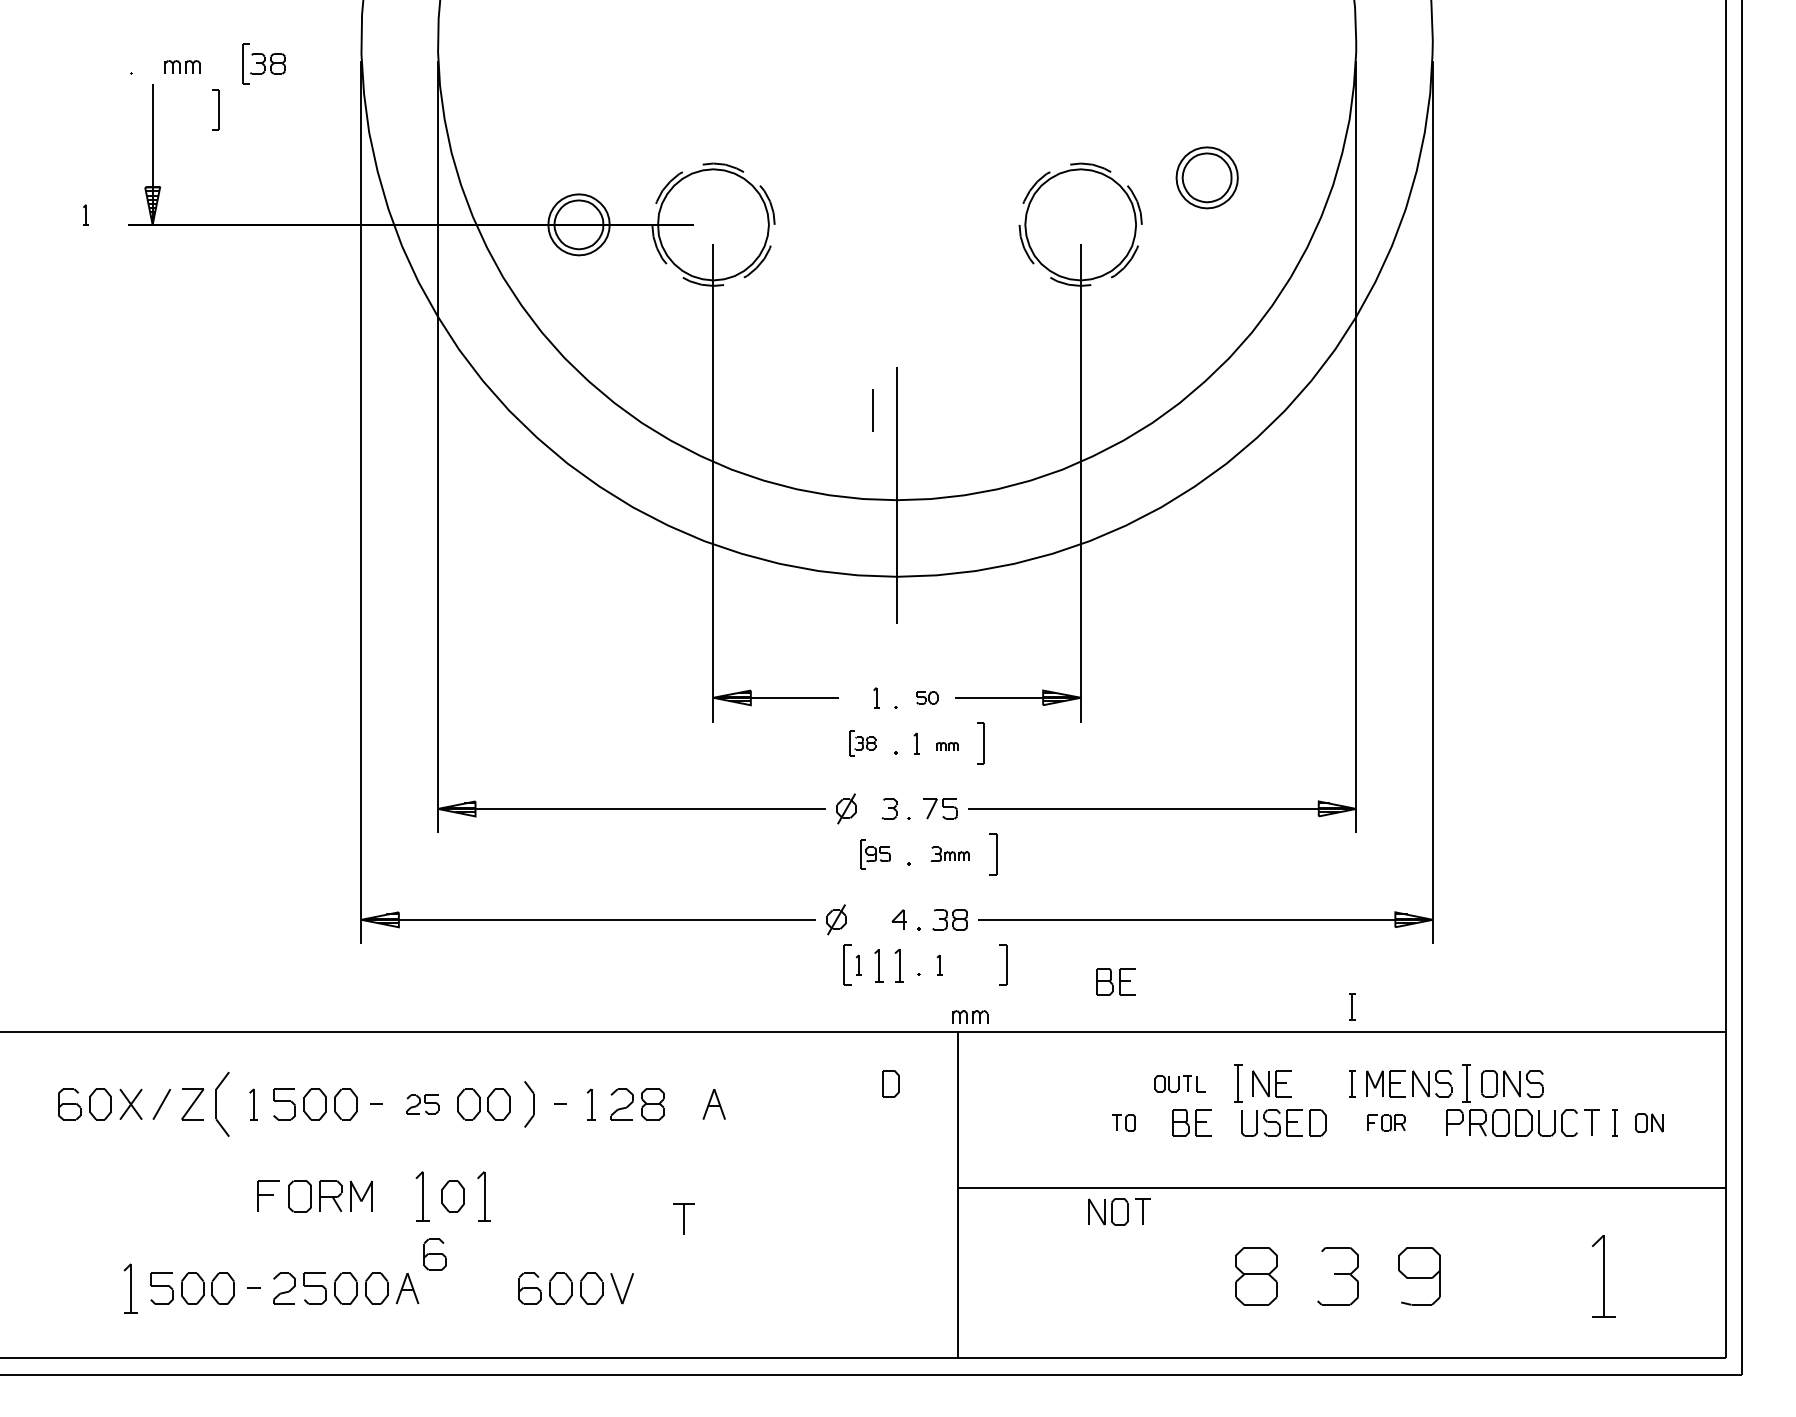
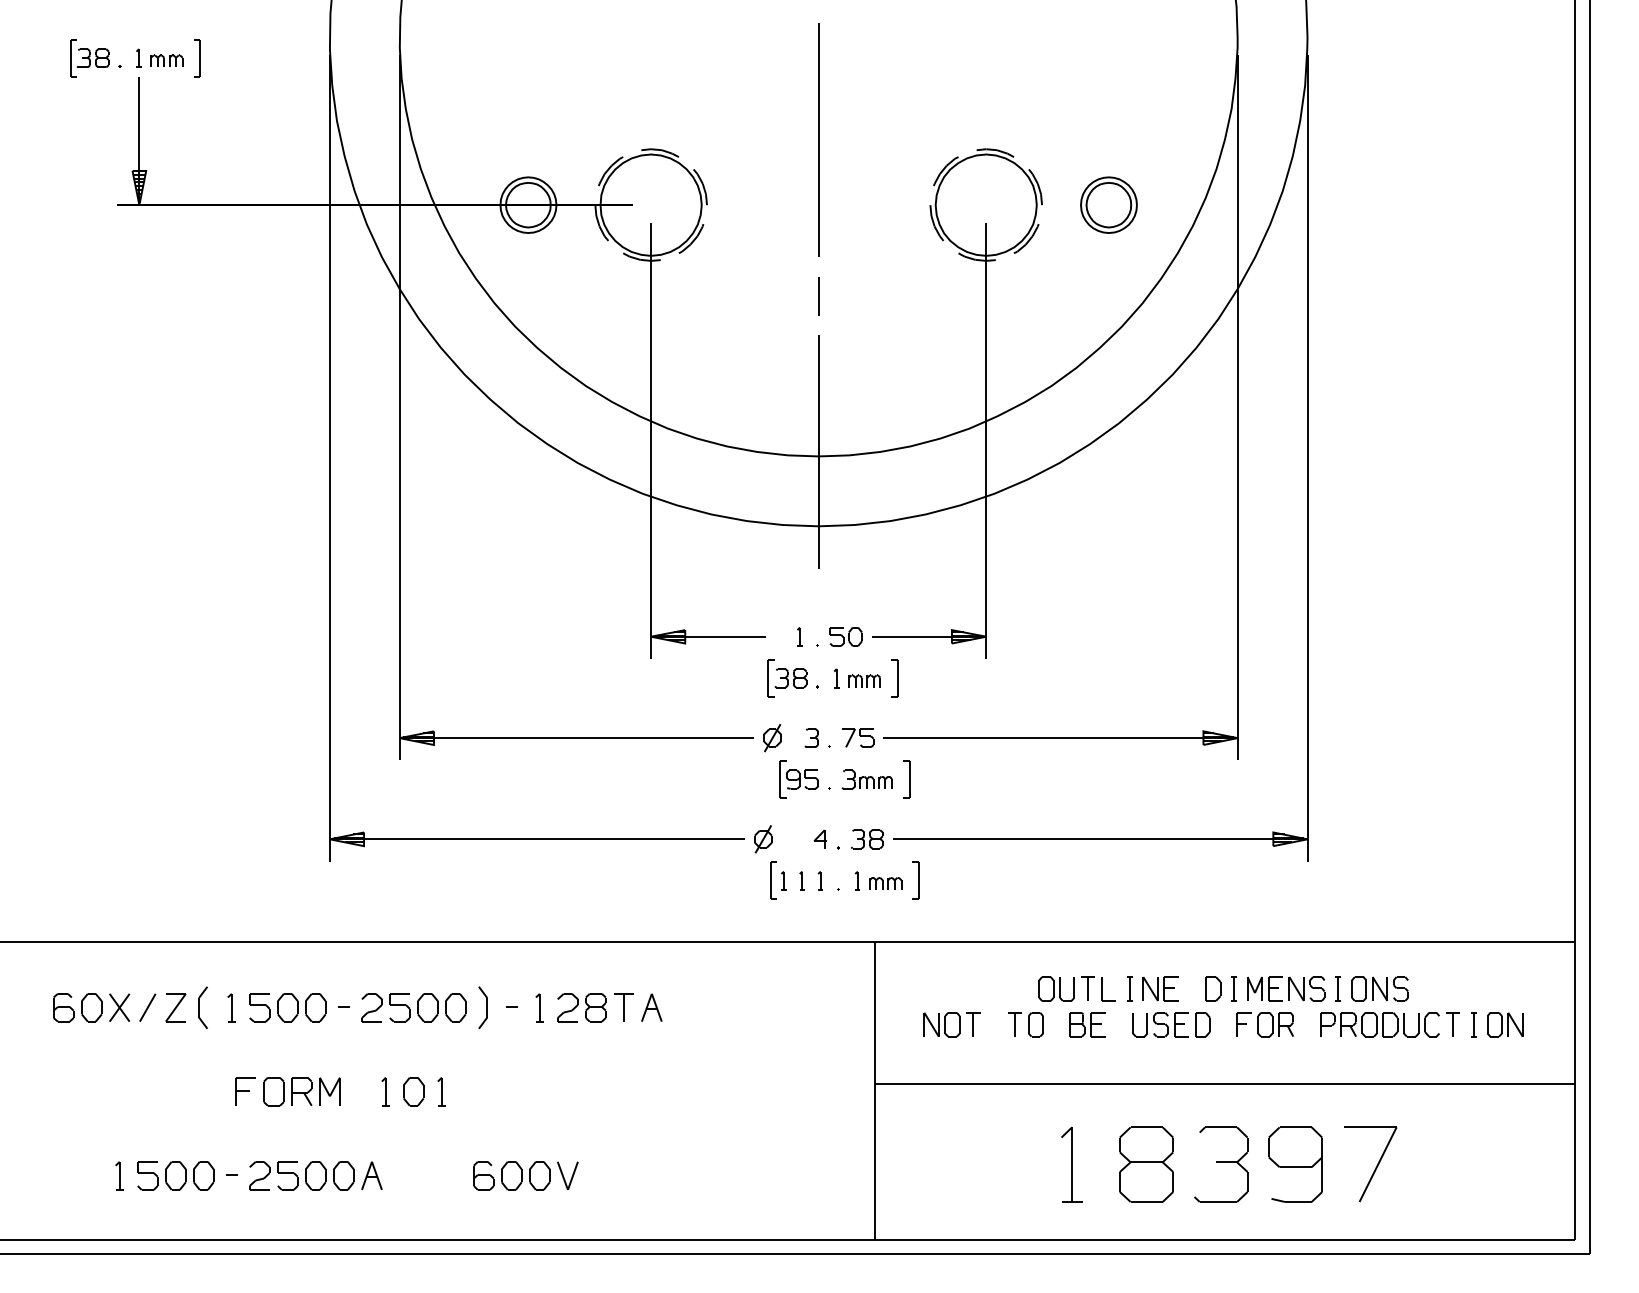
part: (263, 63) -> (89, 57), moved
part: (215, 109) -> (196, 57), moved
line: (896, 153) -> (818, 140), added
part: (1206, 177) -> (1108, 204), moved
part: (85, 214) -> (138, 57), moved
line: (872, 410) -> (818, 296), moved
part: (927, 697) -> (846, 636), size x1.67
part: (862, 743) -> (787, 678), size x1.67
part: (947, 746) -> (864, 681), size x1.67
part: (875, 854) -> (798, 779), size x1.43
part: (950, 854) -> (867, 779), size x1.43
part: (878, 964) -> (801, 880), size x0.62
part: (898, 964) -> (819, 880), size x0.62
part: (1115, 981) -> (1017, 895), removed
part: (1352, 1006) -> (1234, 918), removed
part: (970, 1016) -> (885, 882), moved
part: (890, 1083) -> (1212, 988), moved
part: (1180, 1083) -> (1077, 988), size x1.67
part: (1237, 1083) -> (1129, 988), size x0.71
part: (1466, 1083) -> (1338, 988), size x0.71
part: (222, 1104) -> (203, 1007), size x0.71
part: (422, 1104) -> (385, 1007), size x1.67
part: (1123, 1122) -> (1025, 1024), size x1.67
part: (1386, 1122) -> (1265, 1024), size x1.67
part: (1649, 1122) -> (1505, 1024), size x1.43
part: (422, 1196) -> (385, 1091), size x0.62
part: (483, 1196) -> (441, 1091), size x0.62
part: (1119, 1211) -> (952, 1024), moved
part: (683, 1218) -> (623, 1006), moved
part: (434, 1254) -> (396, 1144), removed
part: (1256, 1275) -> (1146, 1163), size x1.43
part: (1337, 1275) -> (1220, 1163), size x1.43
part: (1419, 1275) -> (1295, 1163), size x1.43
part: (1603, 1276) -> (1071, 1164), moved
part: (1507, 1279) -> (1375, 1167), added
part: (130, 1288) -> (119, 1175), size x0.62

